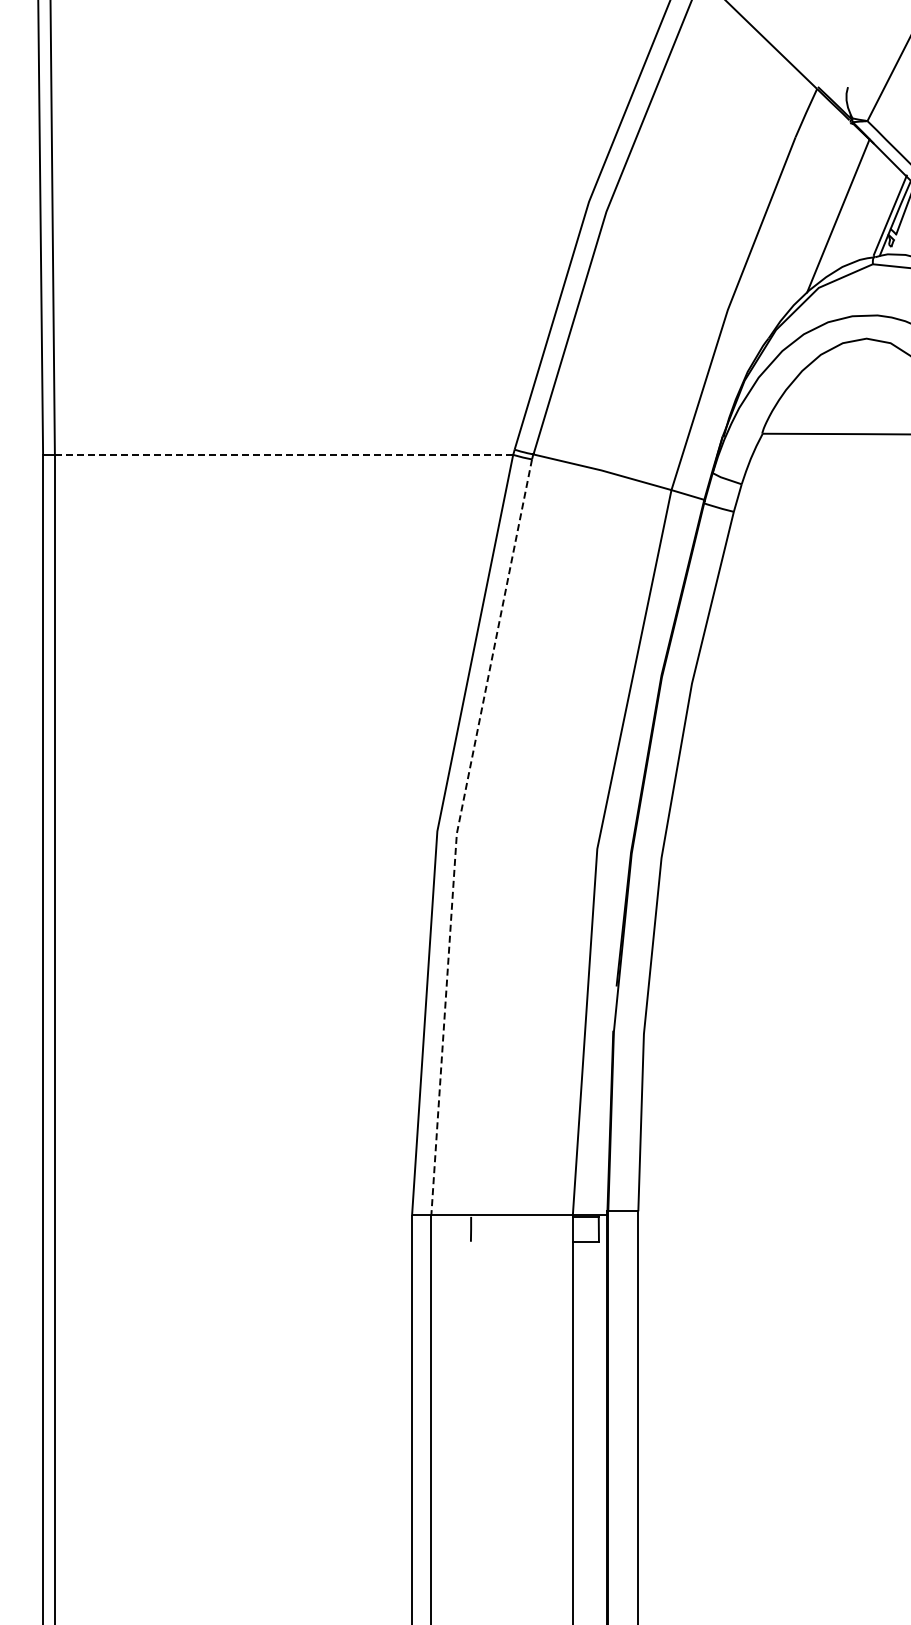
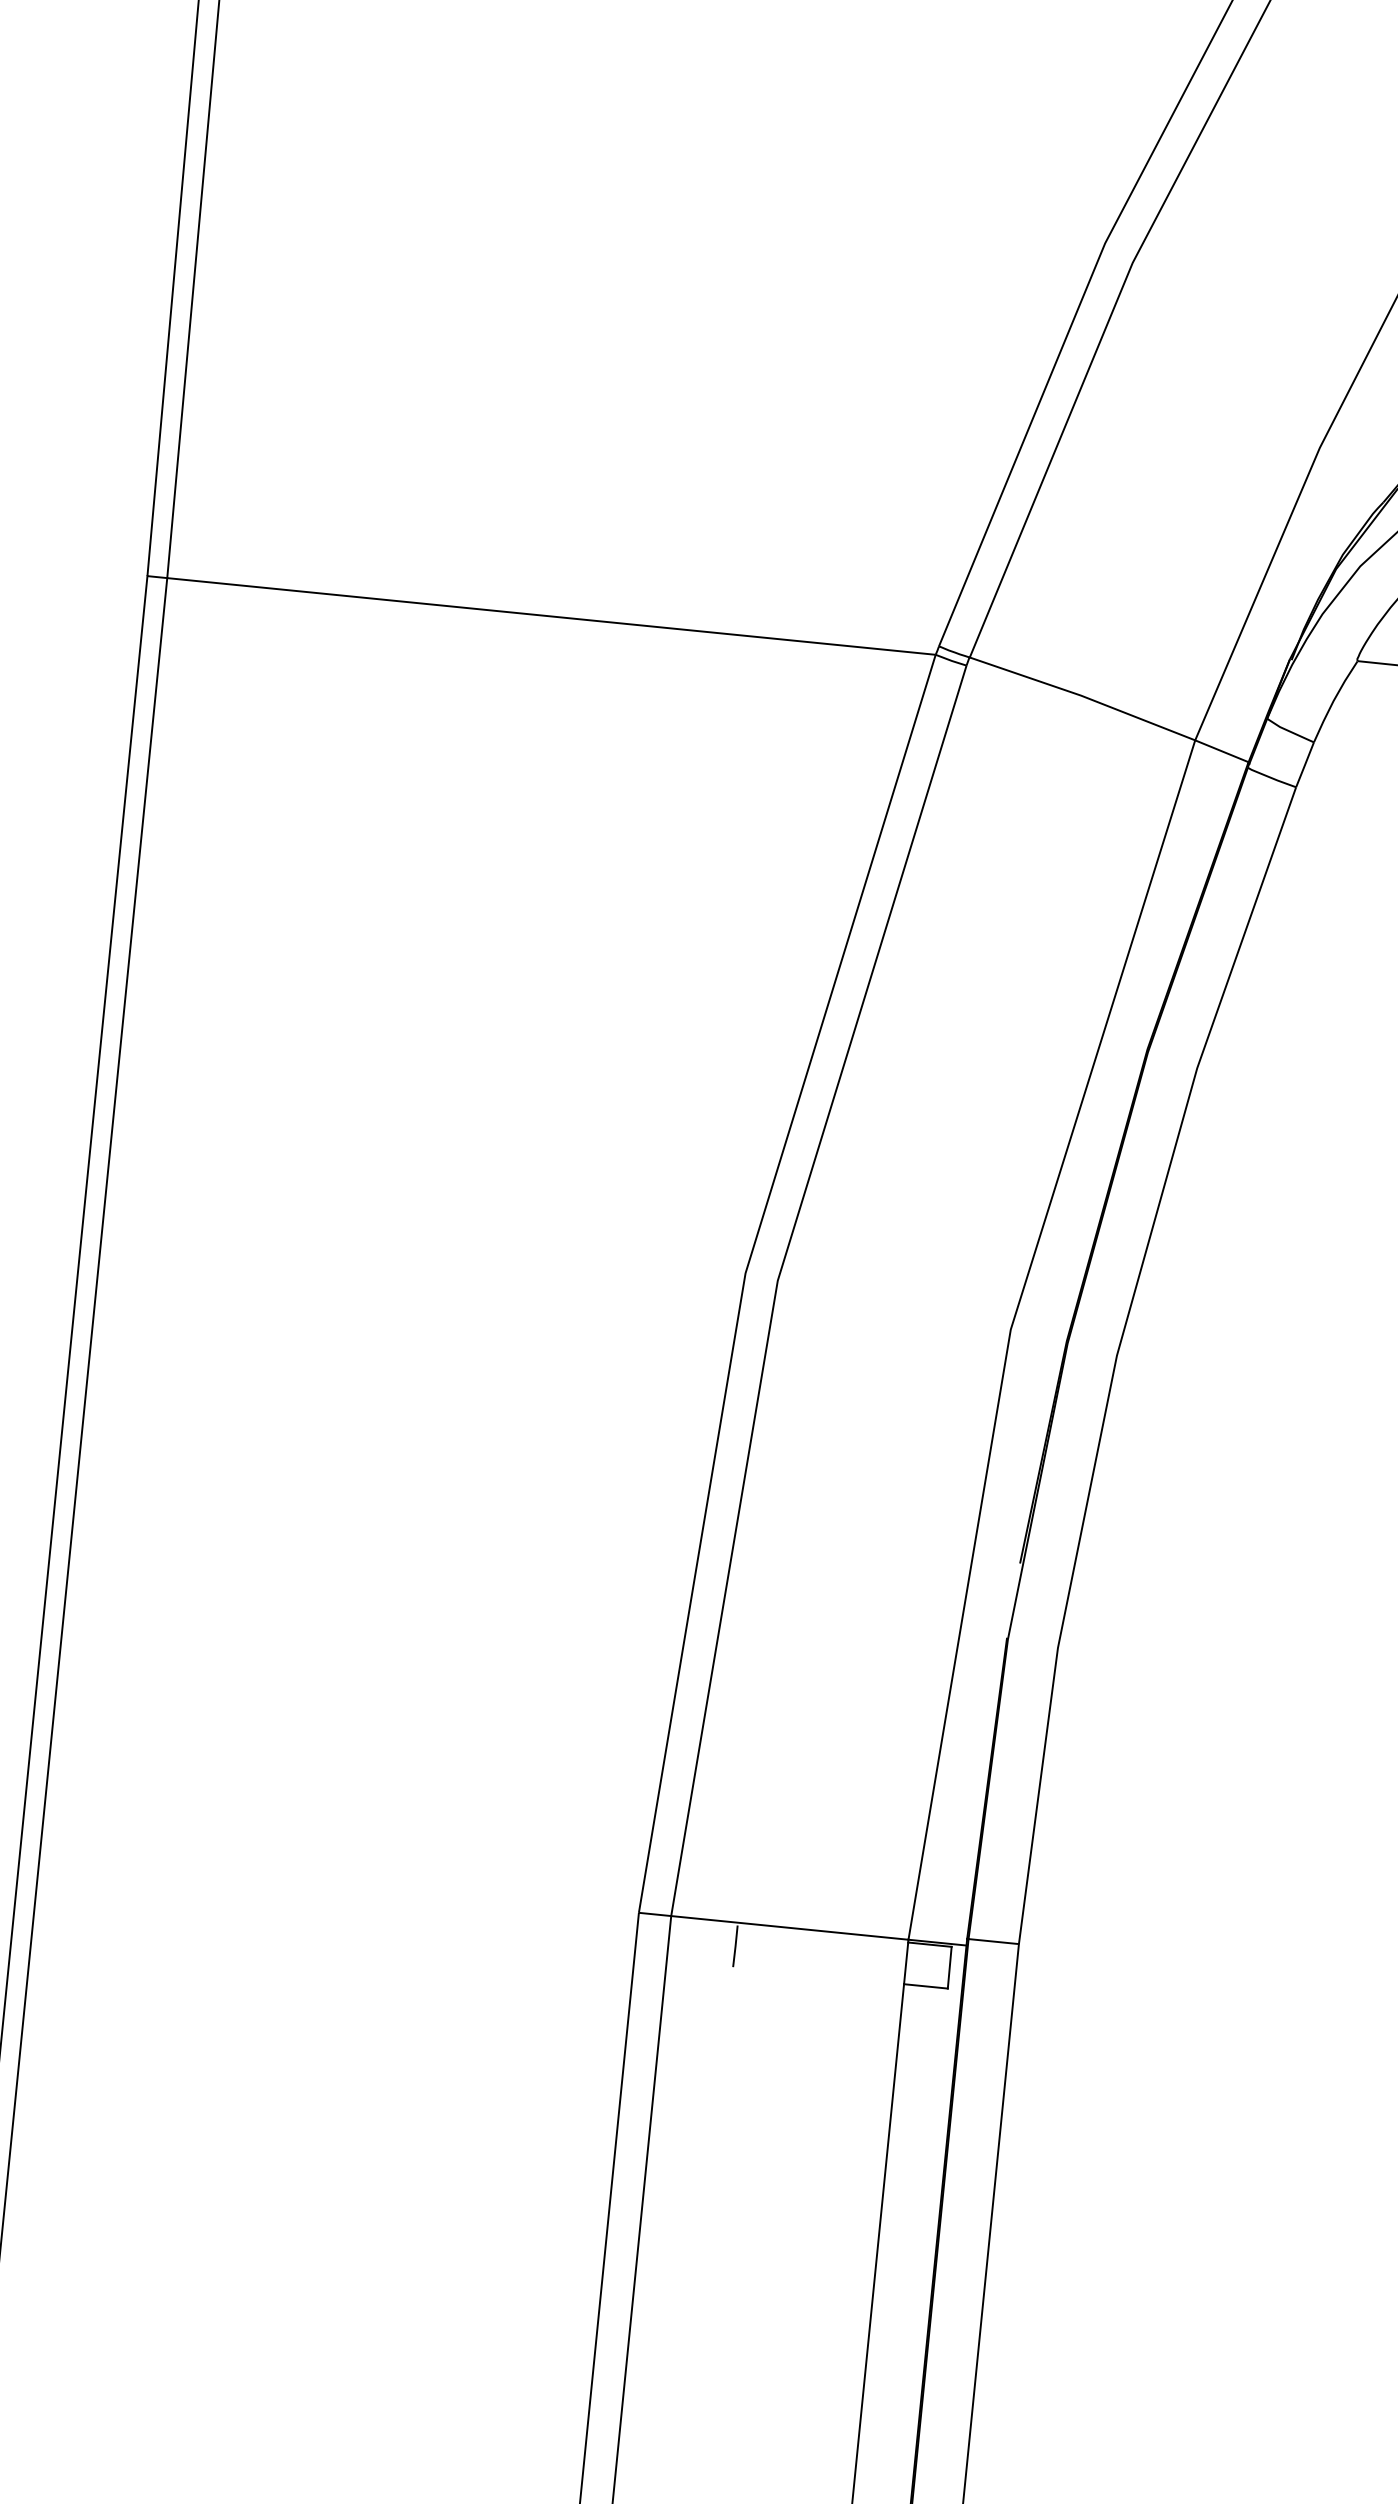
line: (283, 454) -> (550, 615), dashed -> solid
line: (456, 833) -> (777, 1280), dashed -> solid

